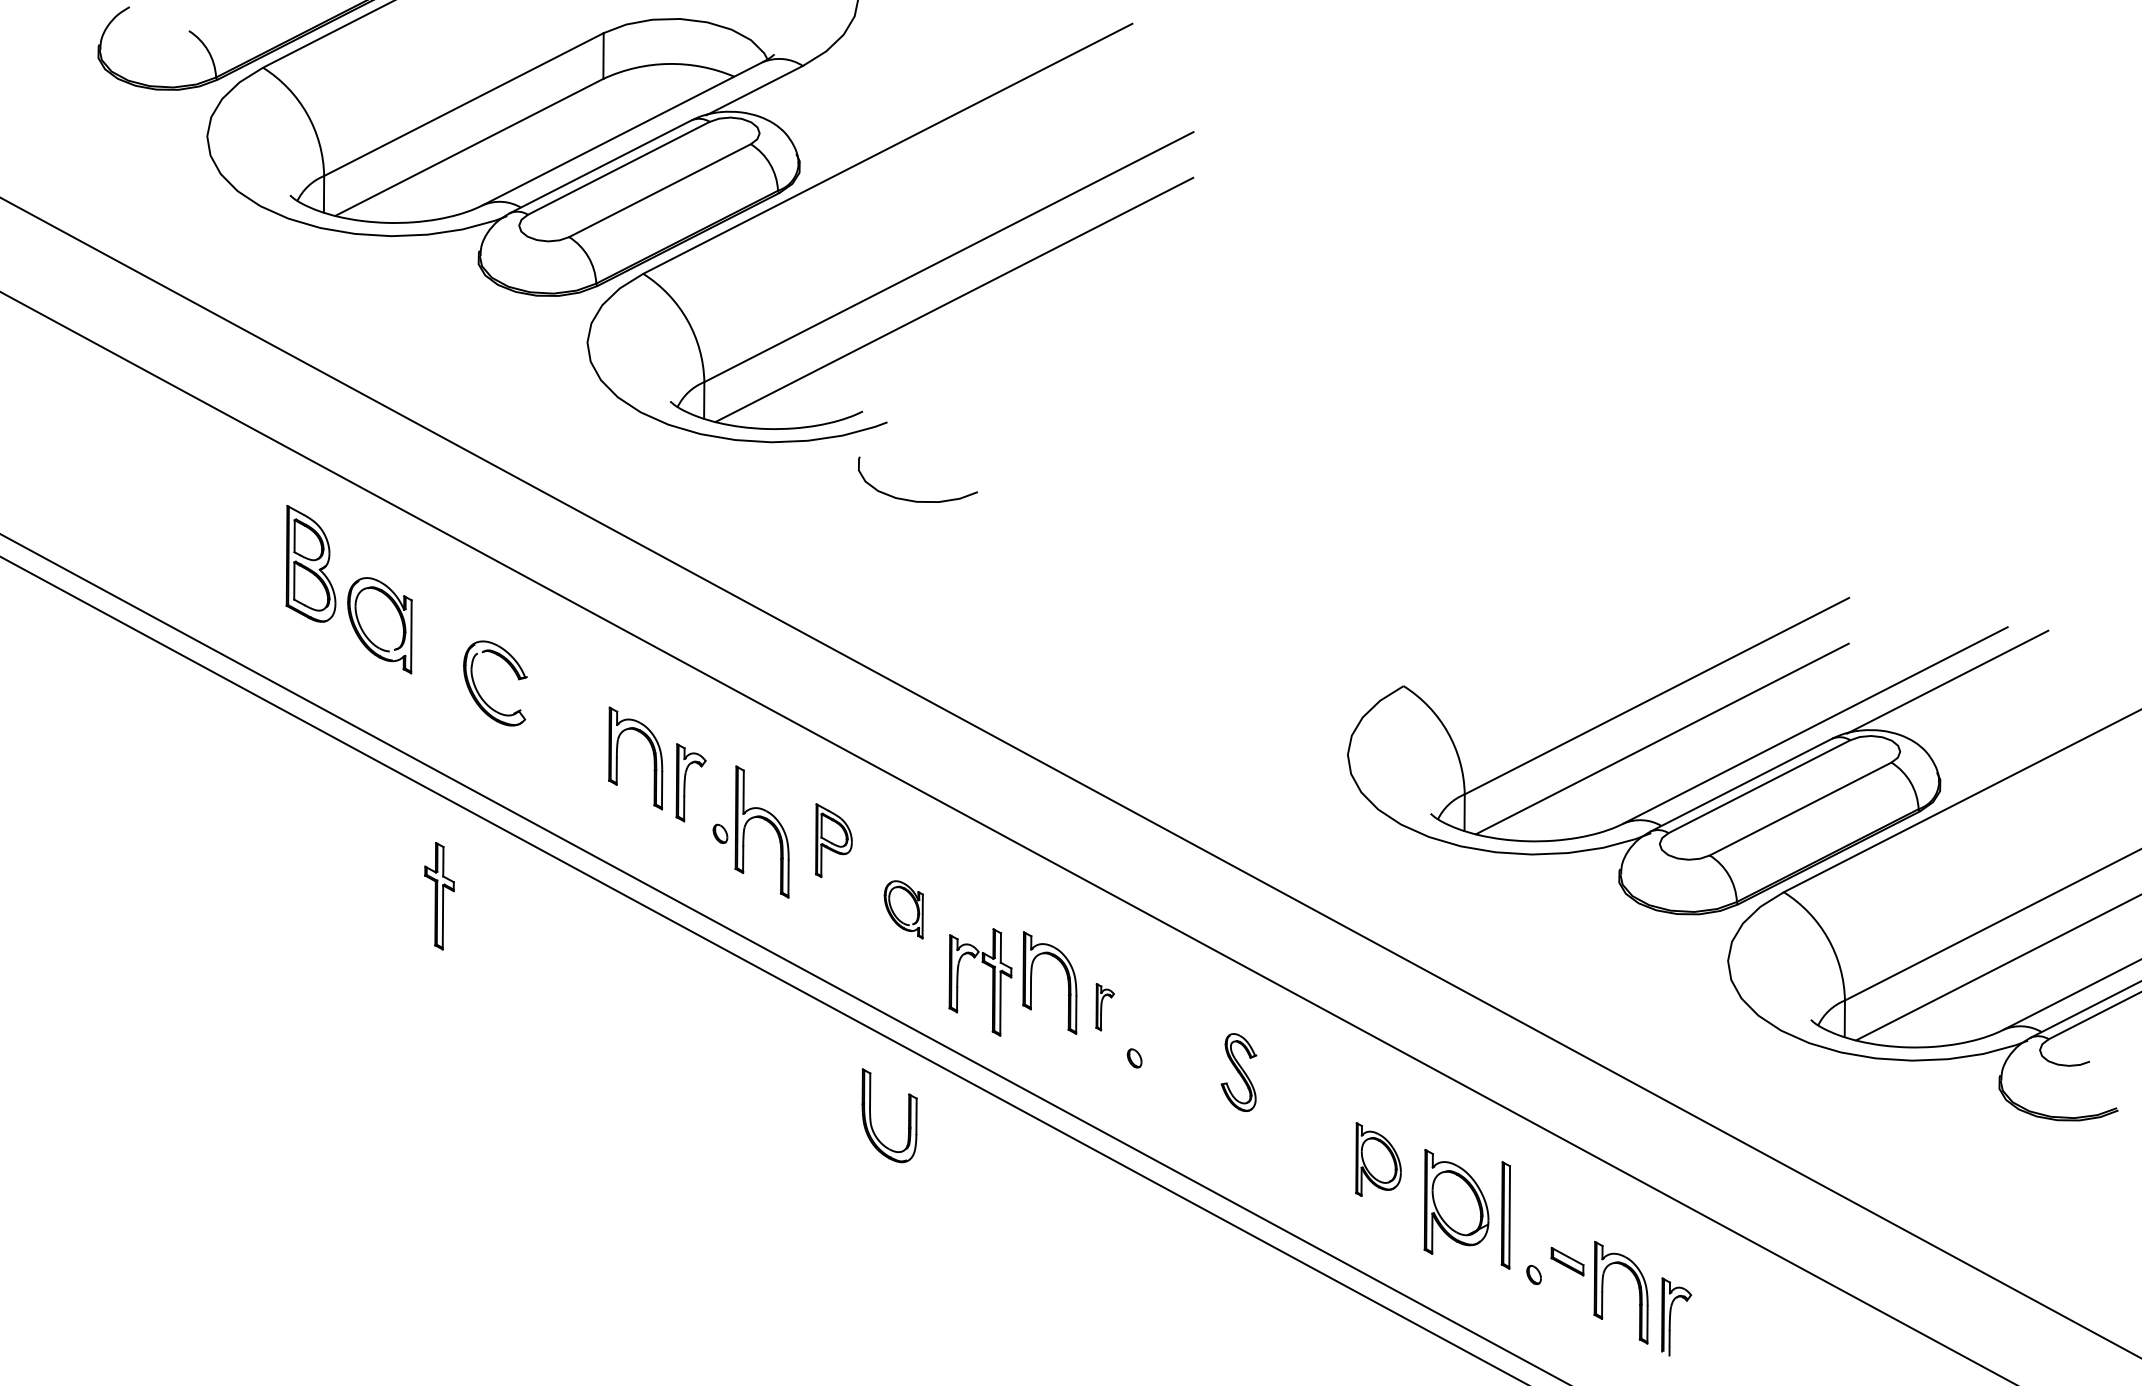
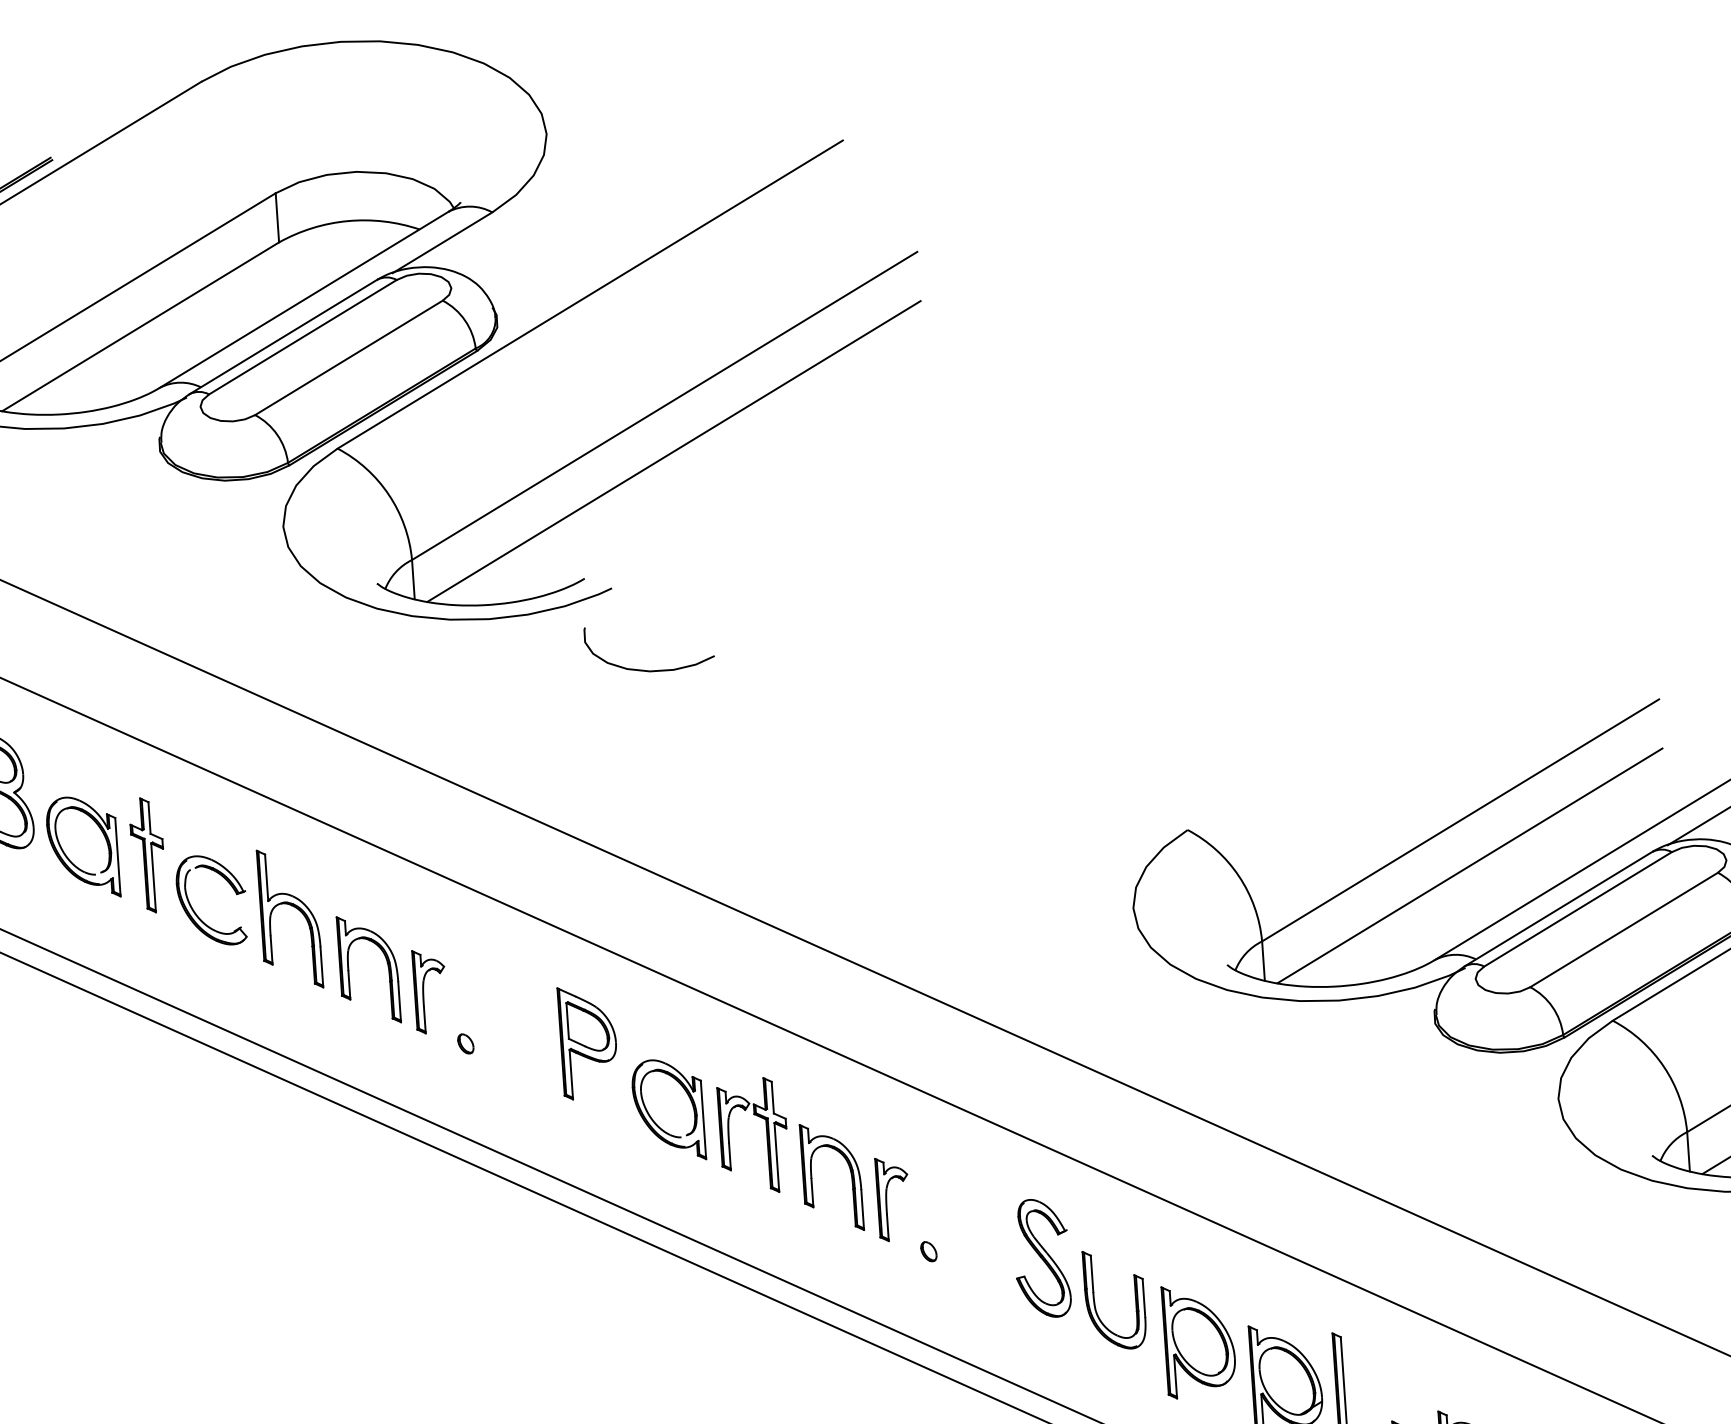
part: (766, 821) -> (293, 907), moved
part: (833, 840) -> (587, 1041), size x1.43
part: (439, 896) -> (148, 855), moved
part: (903, 909) -> (668, 1110), size x1.67
part: (992, 982) -> (766, 1135), moved
part: (1104, 1006) -> (892, 1198), size x1.67
part: (1238, 1072) -> (1041, 1258), size x1.43
part: (871, 1115) -> (1095, 1300), moved
part: (1378, 1159) -> (1198, 1340), size x1.43

